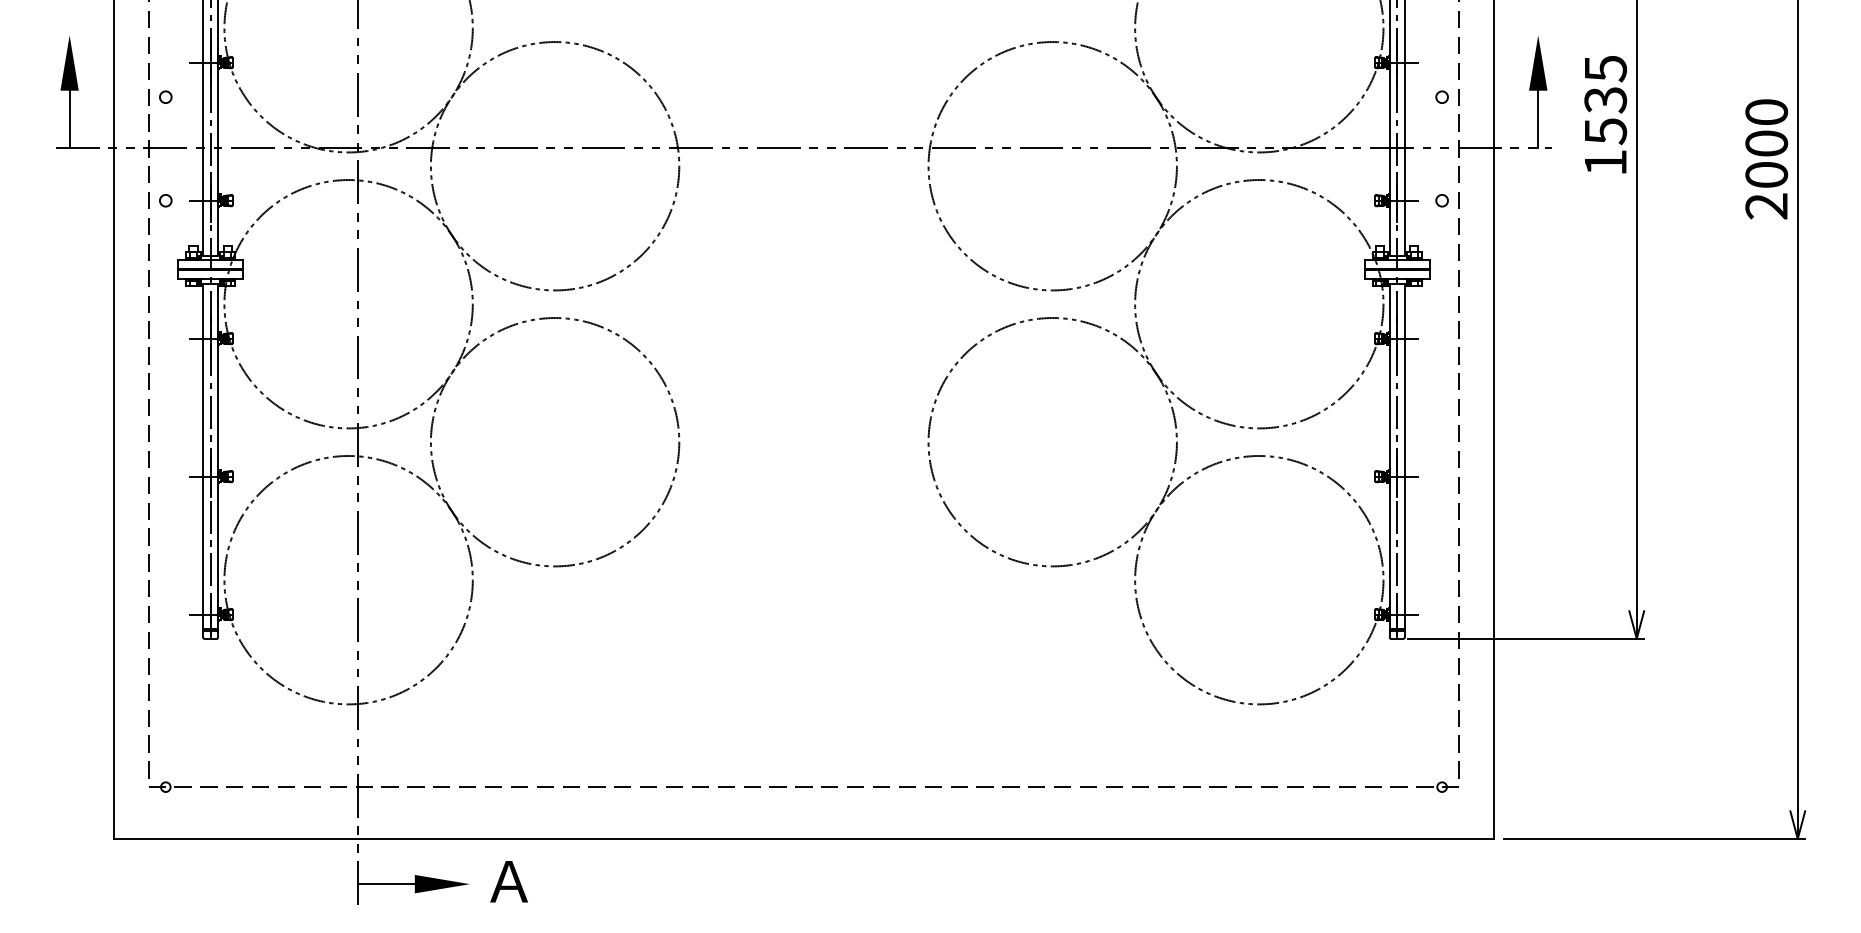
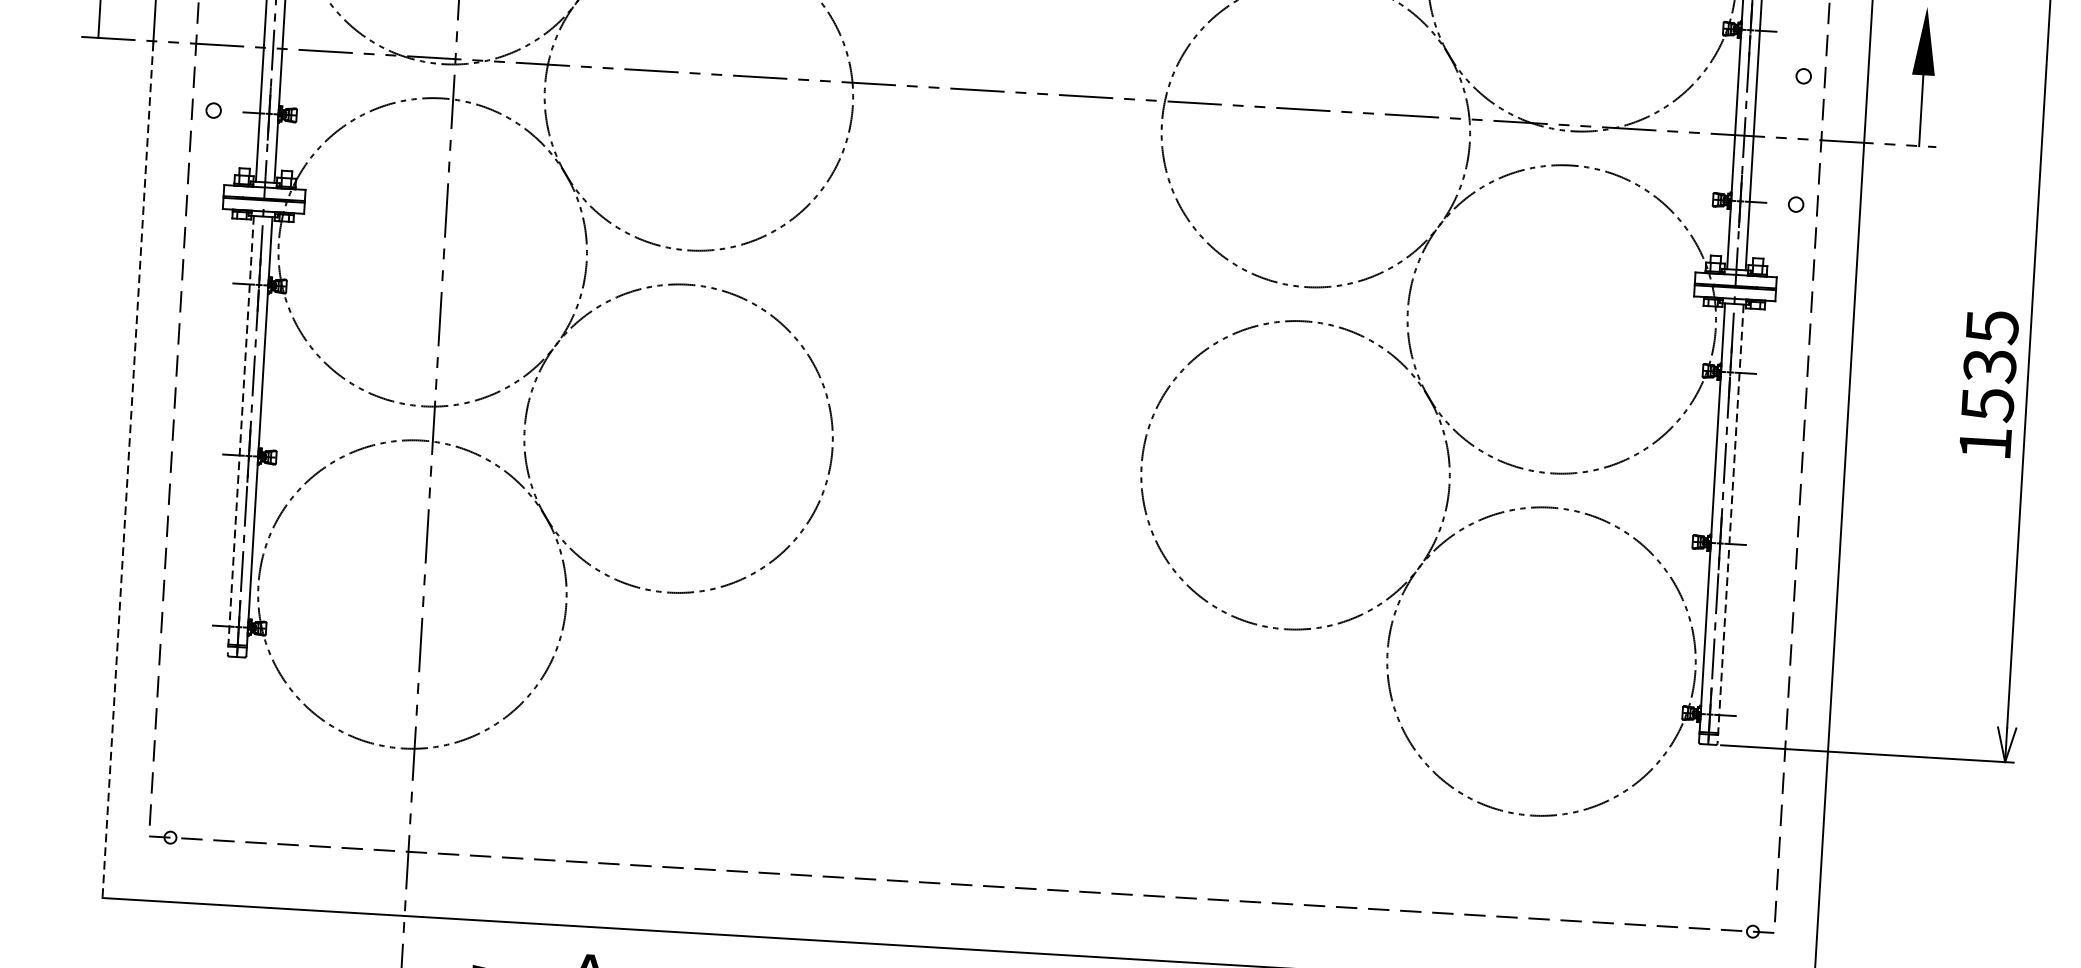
text: (1605, 114) -> (1988, 383), moved
line: (203, 460) -> (241, 435), solid -> dashed
line: (1404, 460) -> (1730, 523), solid -> dashed
line: (114, 493) -> (128, 469), solid -> dashed

